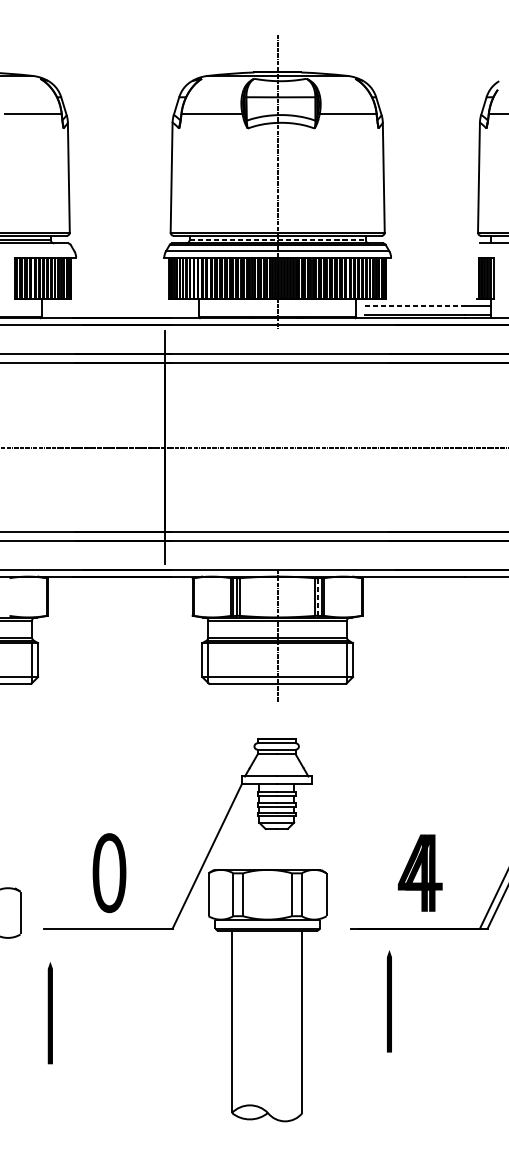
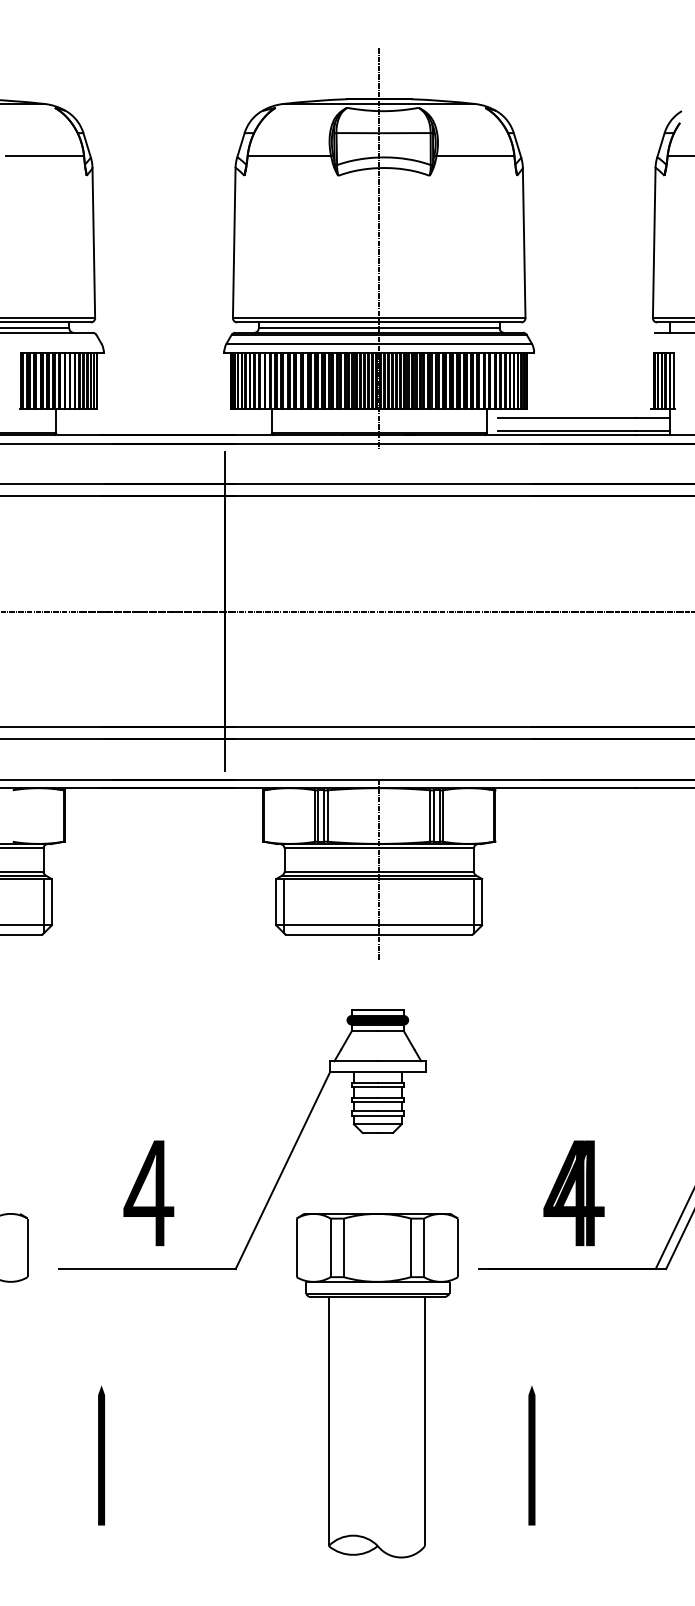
line: (277, 240) -> (379, 328), dashed -> solid
line: (414, 306) -> (566, 418), dashed -> solid
line: (318, 597) -> (434, 816), dashed -> solid
fill: (276, 745) -> (377, 1019), added
text: (108, 872) -> (148, 1192), 0 -> 4
part: (267, 995) -> (377, 1385), moved
line: (389, 1001) -> (531, 1455), moved
line: (50, 1013) -> (101, 1455), moved

